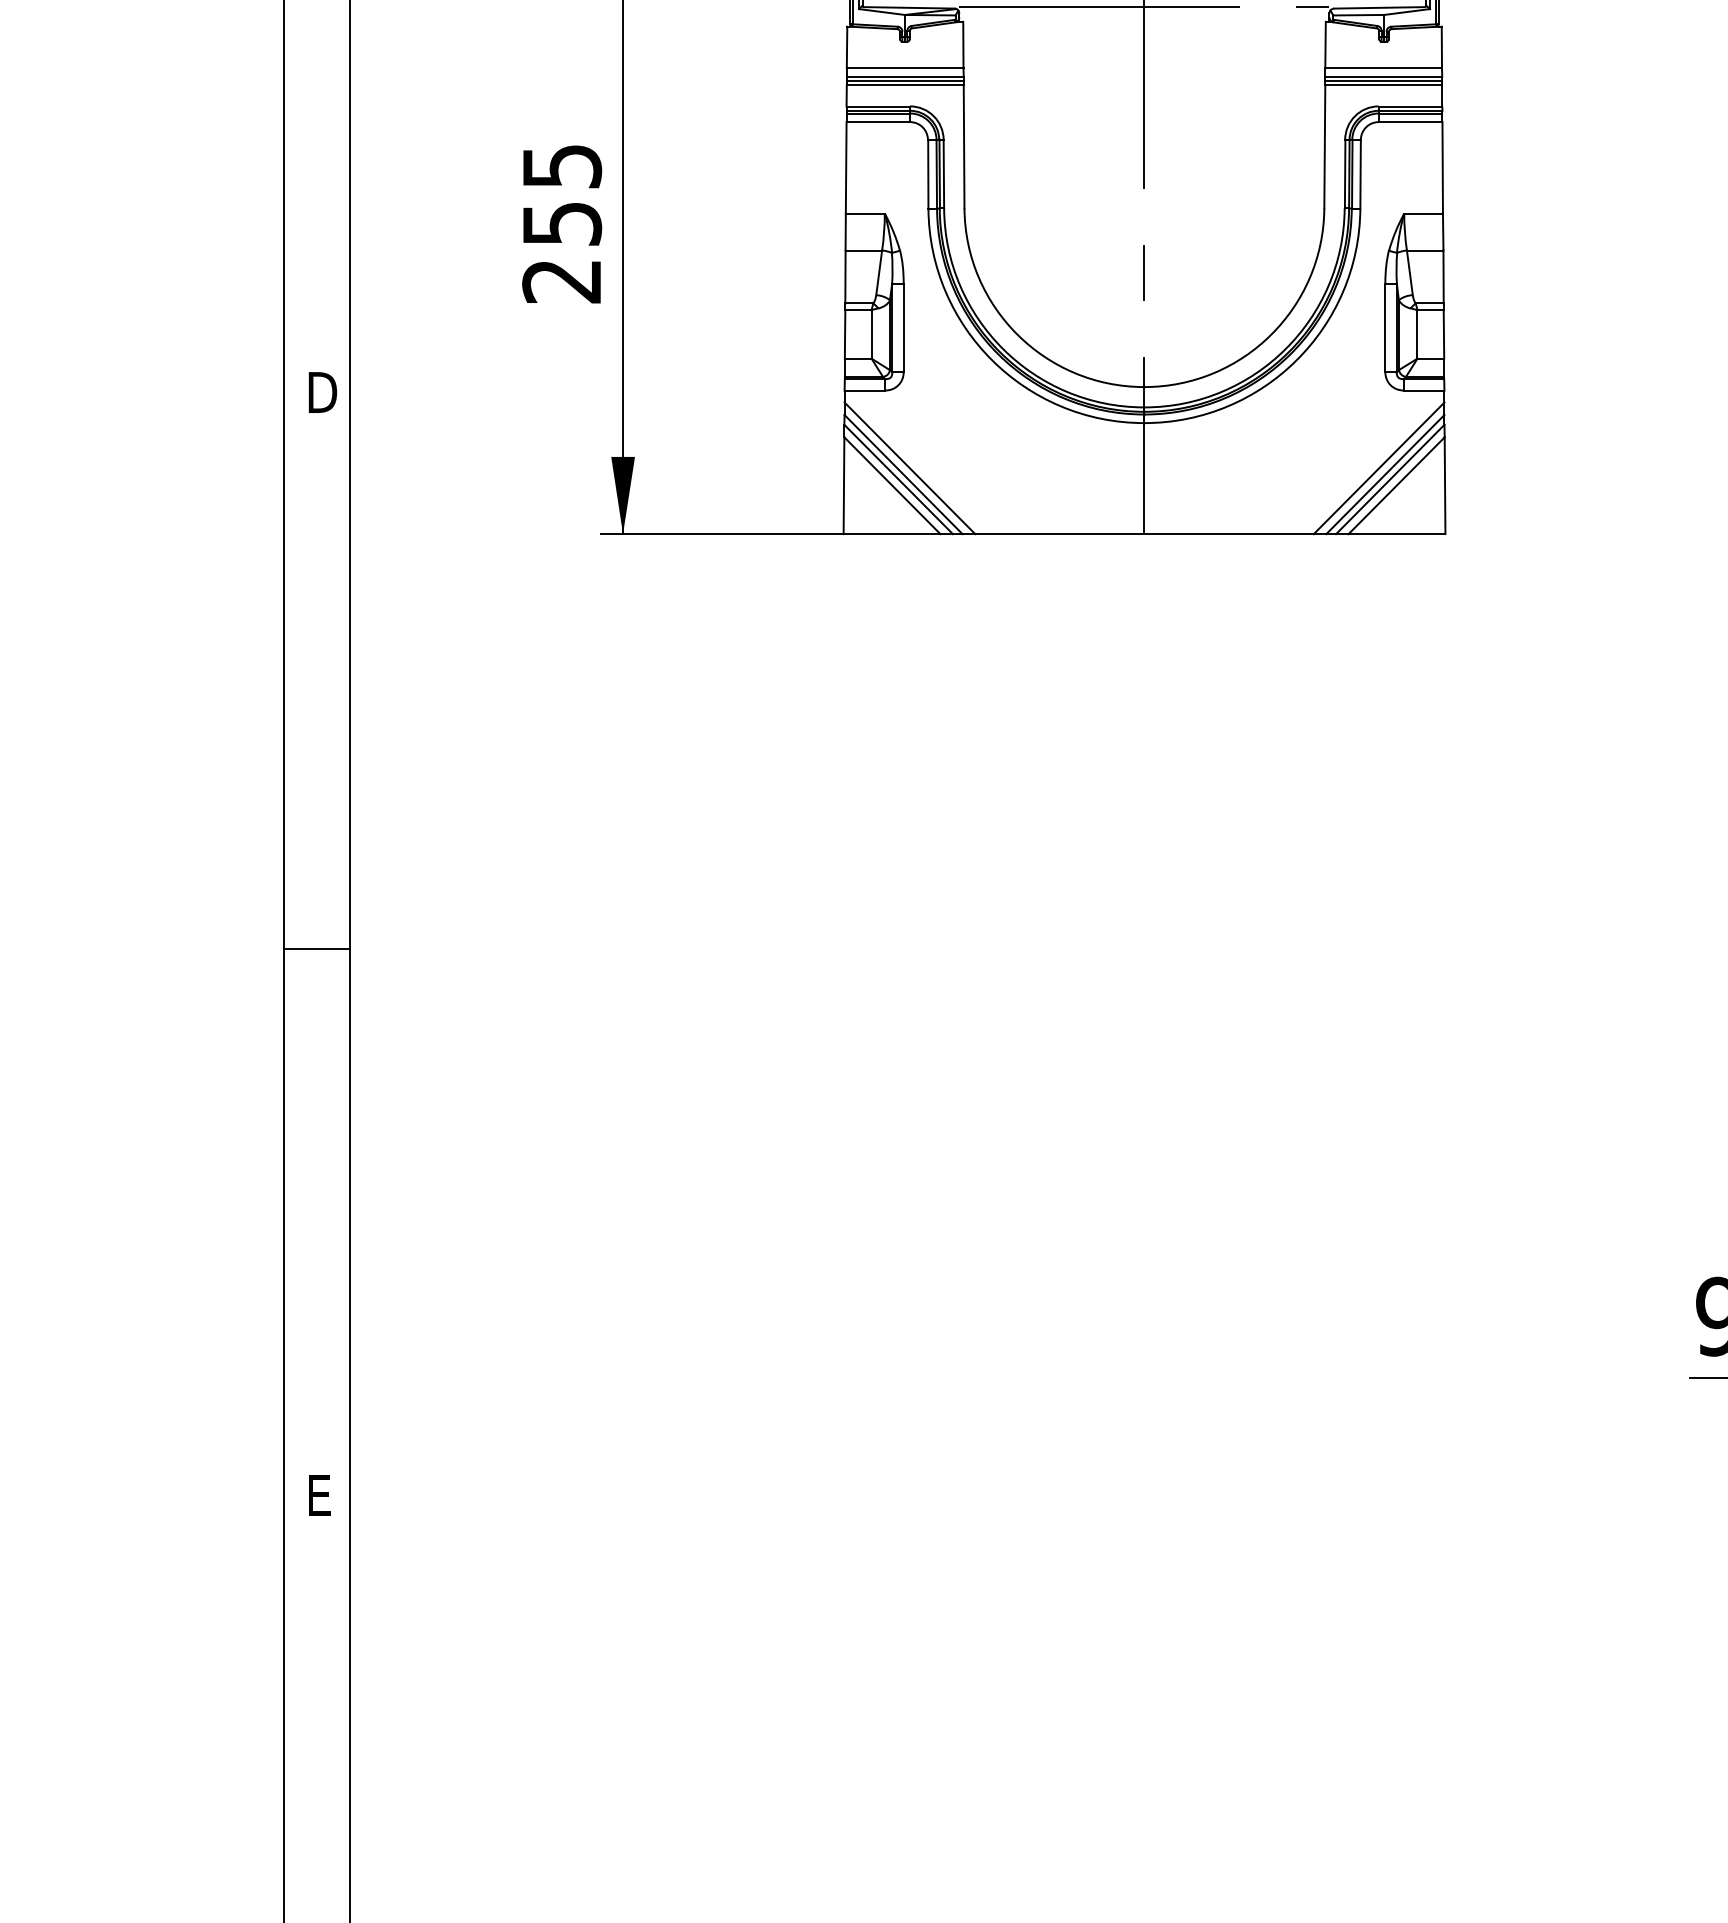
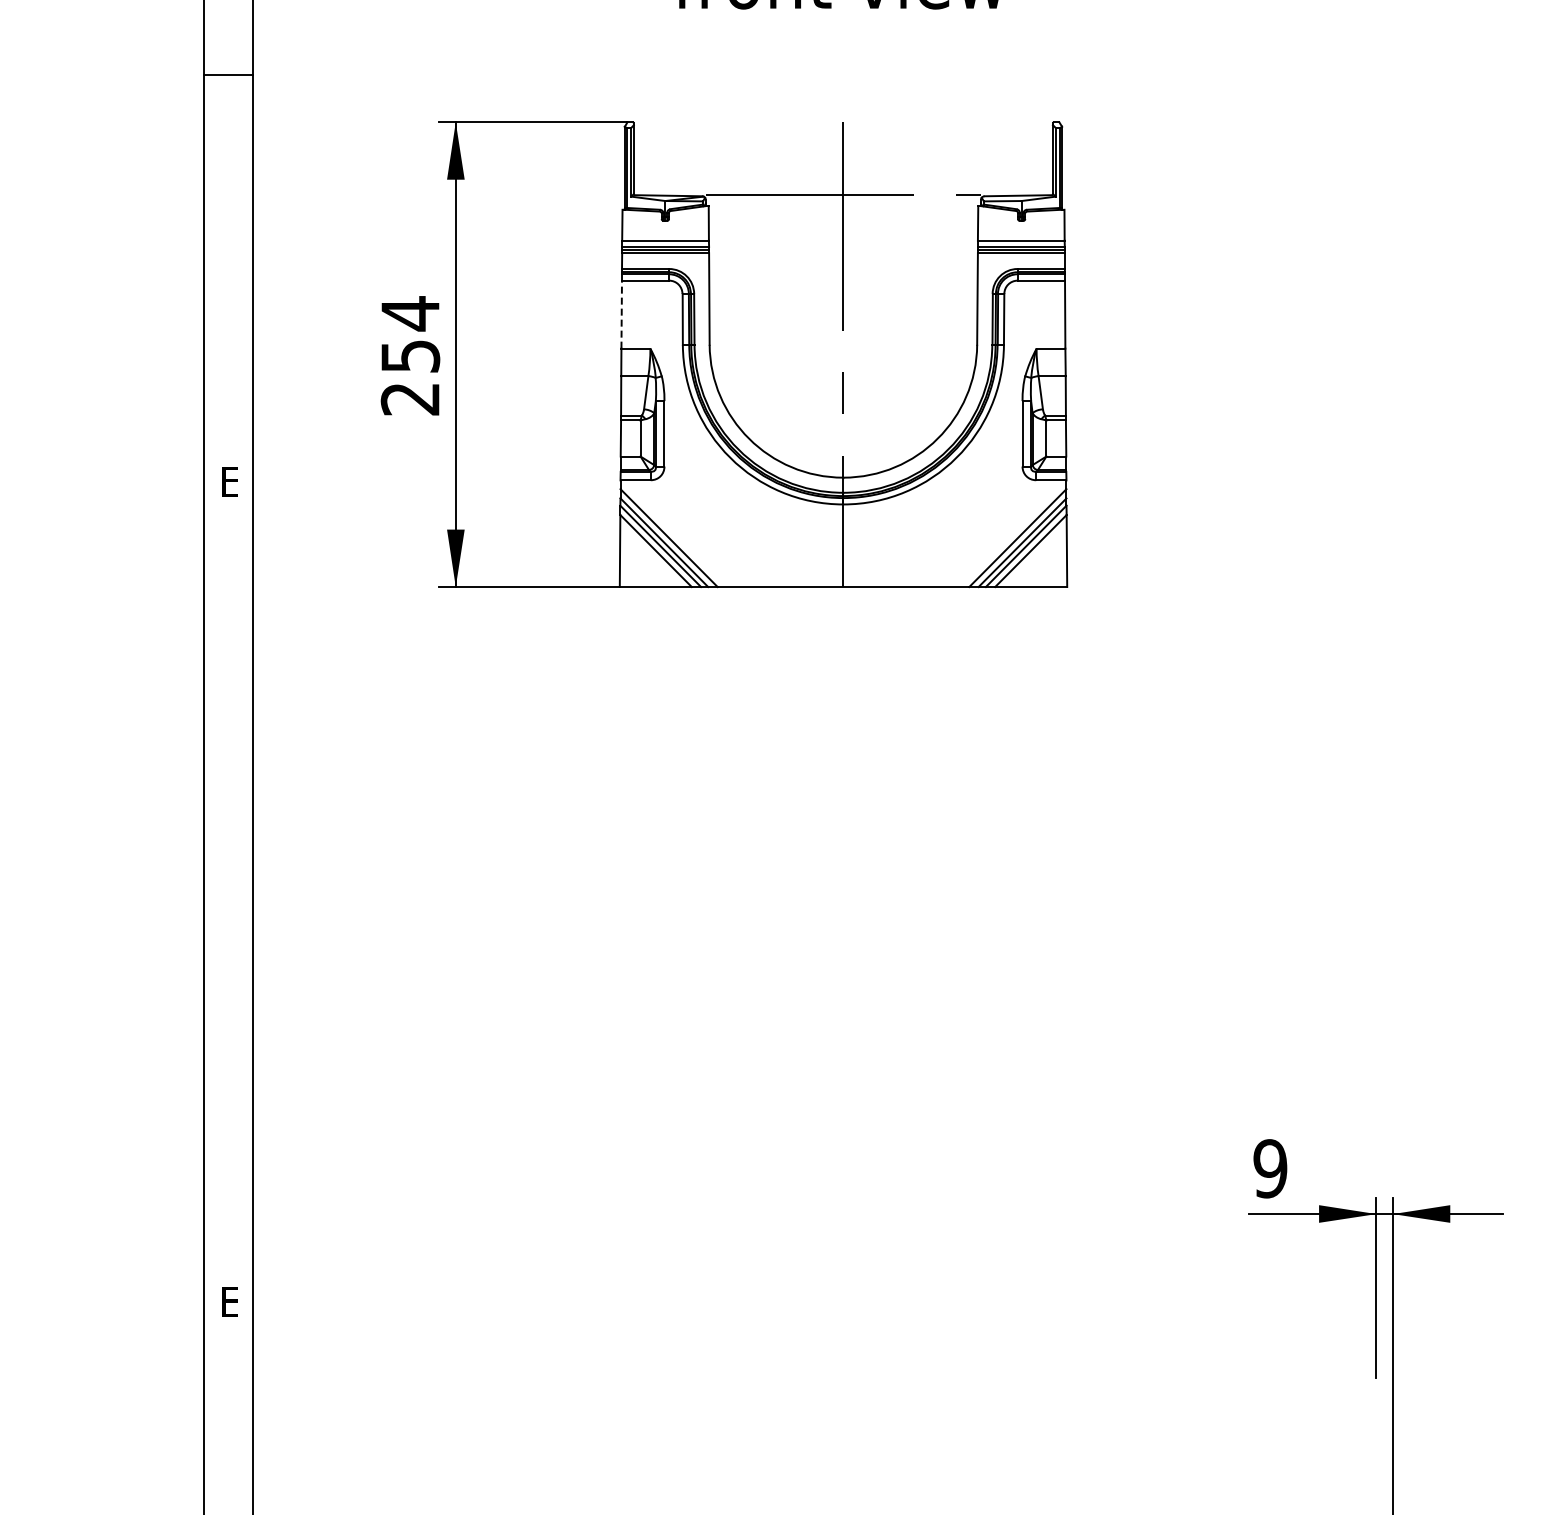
text: (562, 166) -> (410, 313), 255 -> 254
line: (845, 167) -> (621, 314), solid -> dashed
text: (322, 392) -> (232, 481), D -> E
line: (315, 949) -> (227, 895), removed

